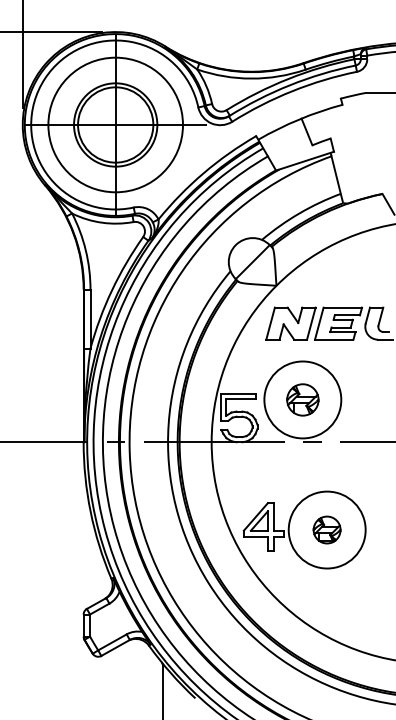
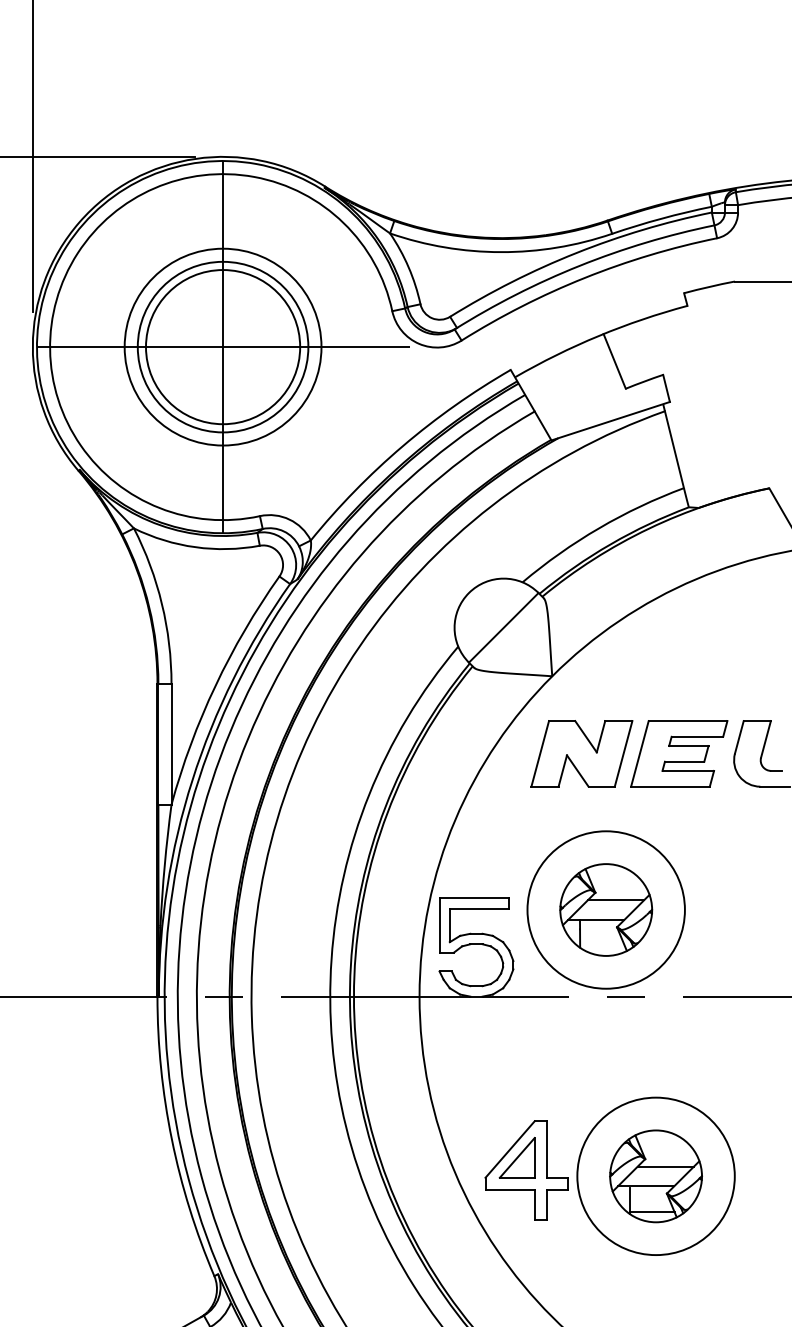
circle: (115, 124) -> (222, 346), size x0.71
part: (302, 399) -> (605, 909), size x1.43
part: (326, 529) -> (654, 1175), size x1.67

